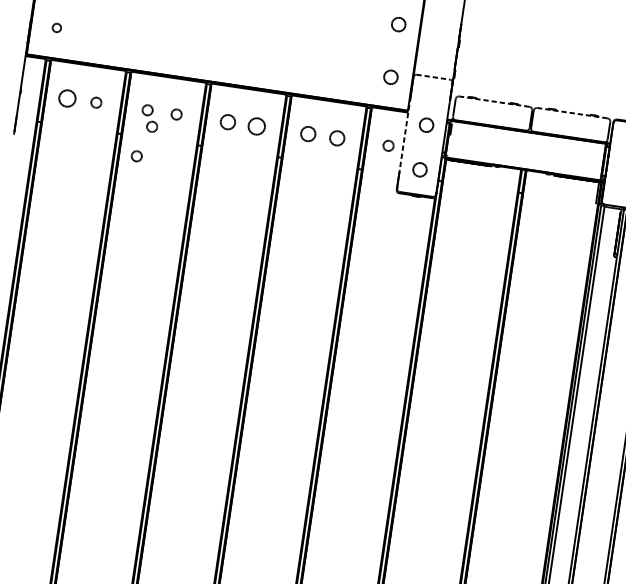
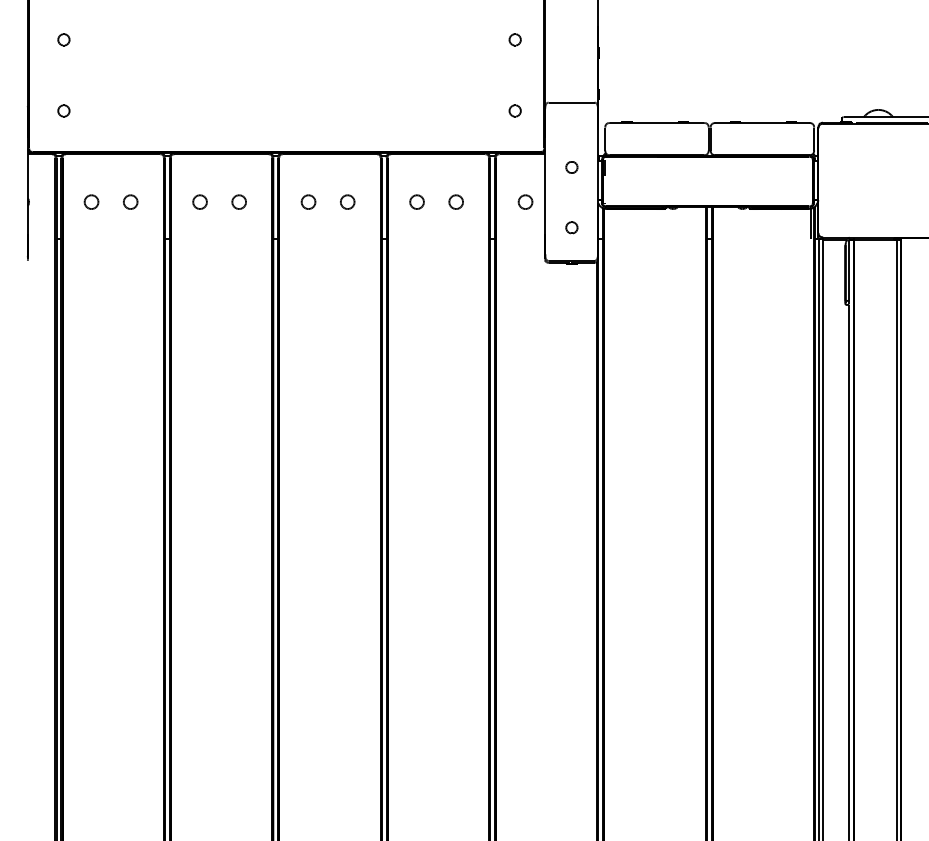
part: (398, 24) -> (514, 39), size x0.62
part: (390, 76) -> (514, 110), size x0.62
line: (433, 77) -> (571, 102), dashed -> solid
part: (67, 97) -> (91, 201), size x0.62
line: (494, 101) -> (656, 122), dashed -> solid
line: (571, 112) -> (761, 122), dashed -> solid
part: (227, 121) -> (308, 201), size x0.71
part: (256, 125) -> (347, 201), size x0.62
part: (426, 125) -> (571, 167), size x0.62
part: (151, 126) -> (208, 222), removed
part: (307, 133) -> (416, 201), size x0.71
line: (405, 134) -> (545, 183), dashed -> solid
part: (336, 137) -> (455, 201), size x0.71
part: (136, 155) -> (194, 264), removed
part: (419, 169) -> (571, 227), size x0.62

